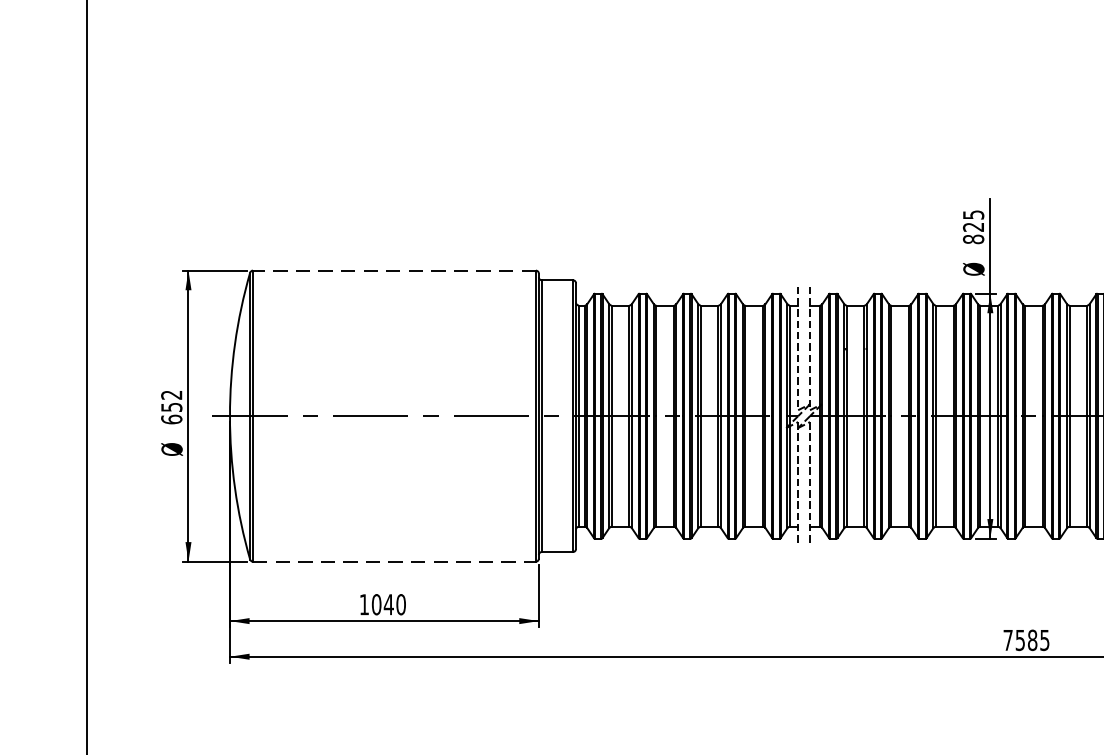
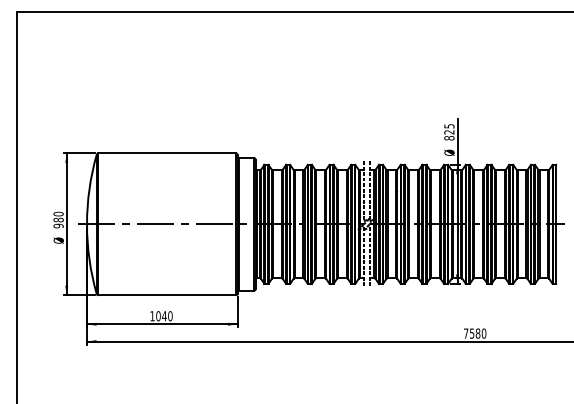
line: (395, 270) -> (167, 153), dashed -> solid
text: (171, 406) -> (58, 219), 652 -> 980
line: (395, 562) -> (167, 295), dashed -> solid
text: (1043, 640) -> (483, 333), 7585 -> 7580

